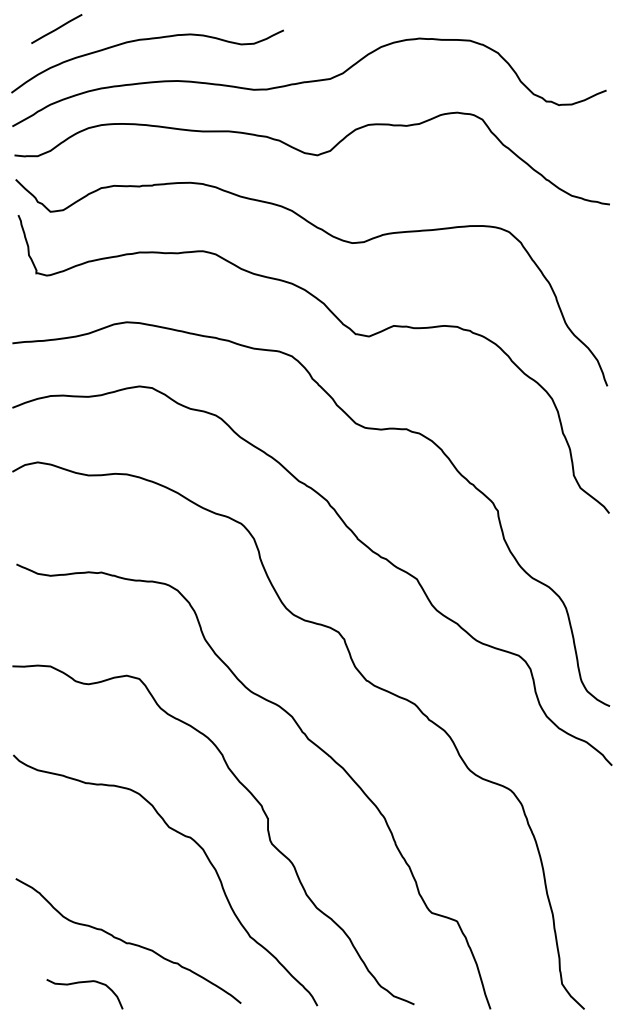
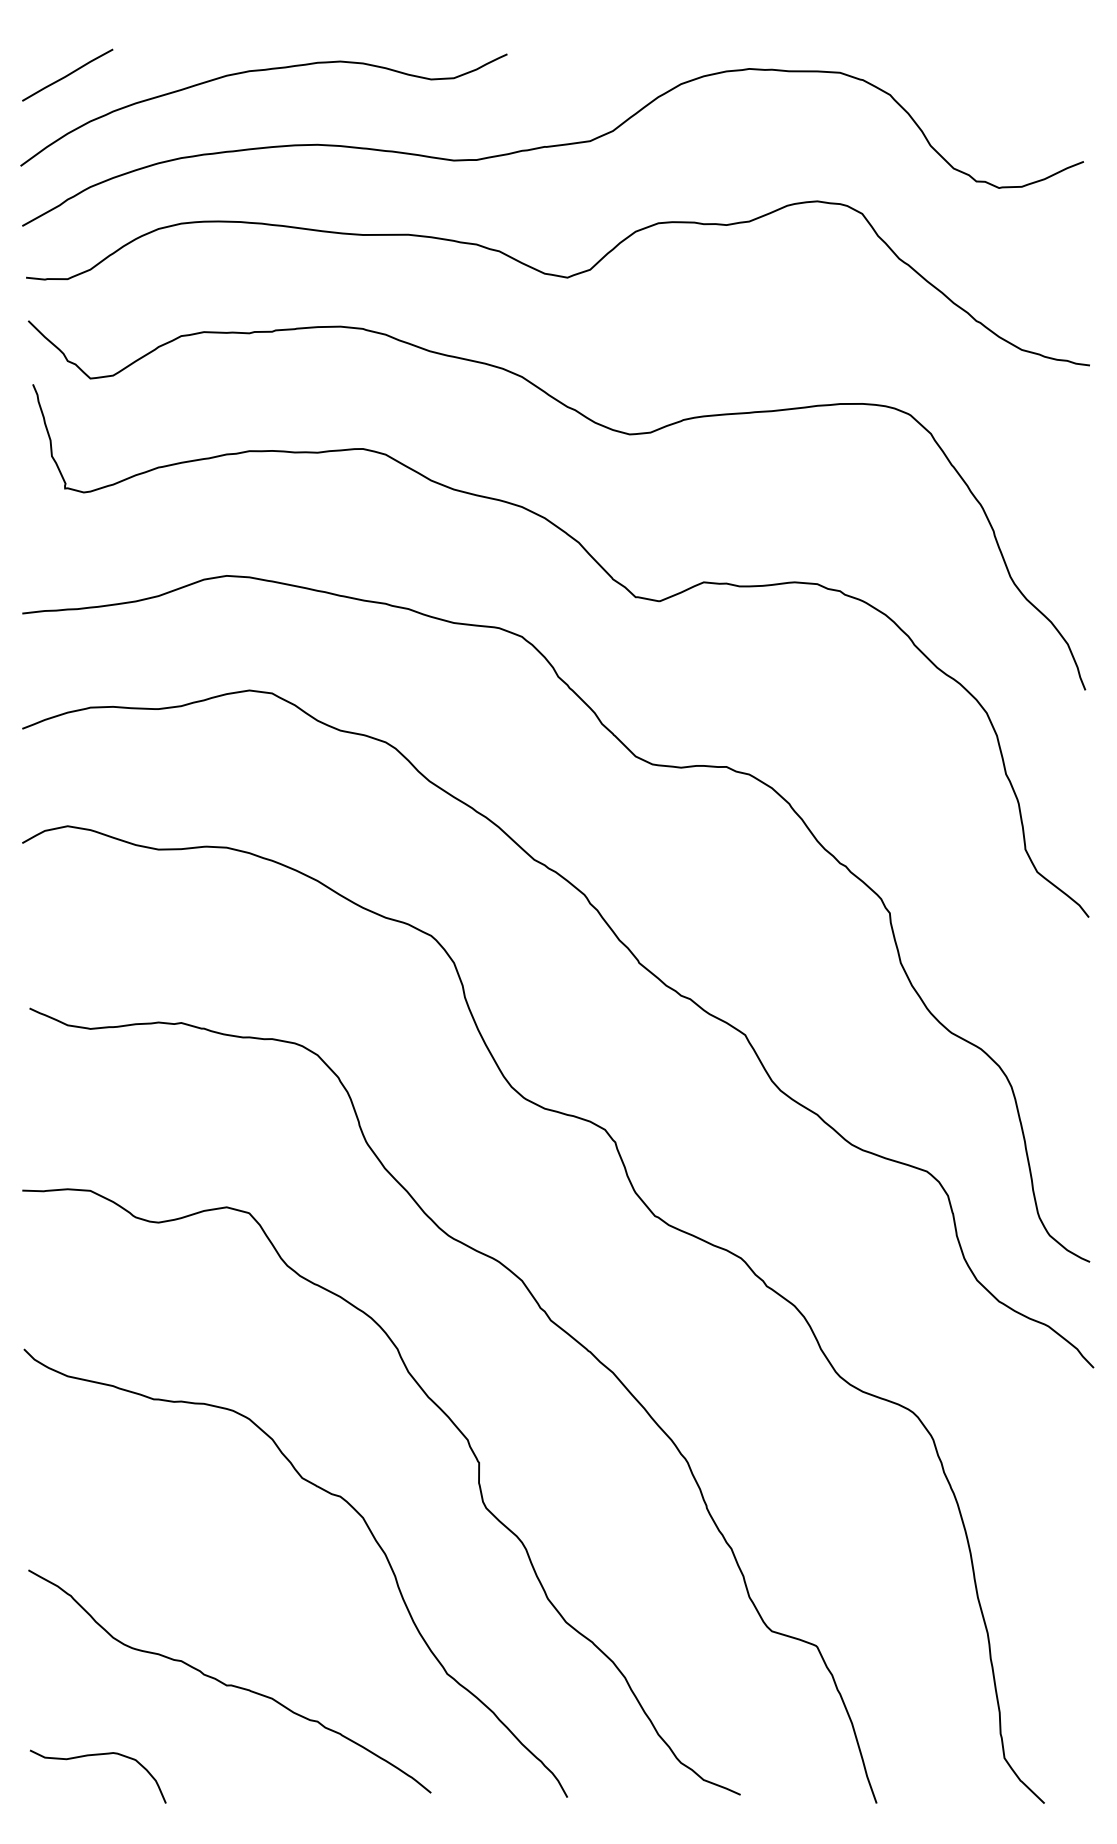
line: (56, 28) -> (67, 74), moved
curve: (81, 983) -> (92, 1757), moved

